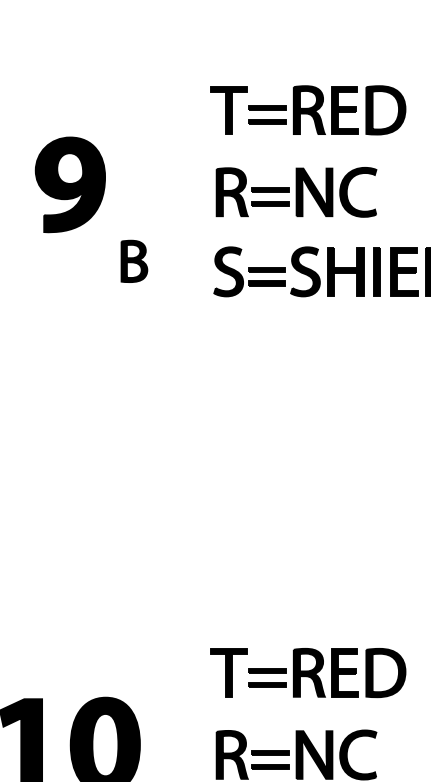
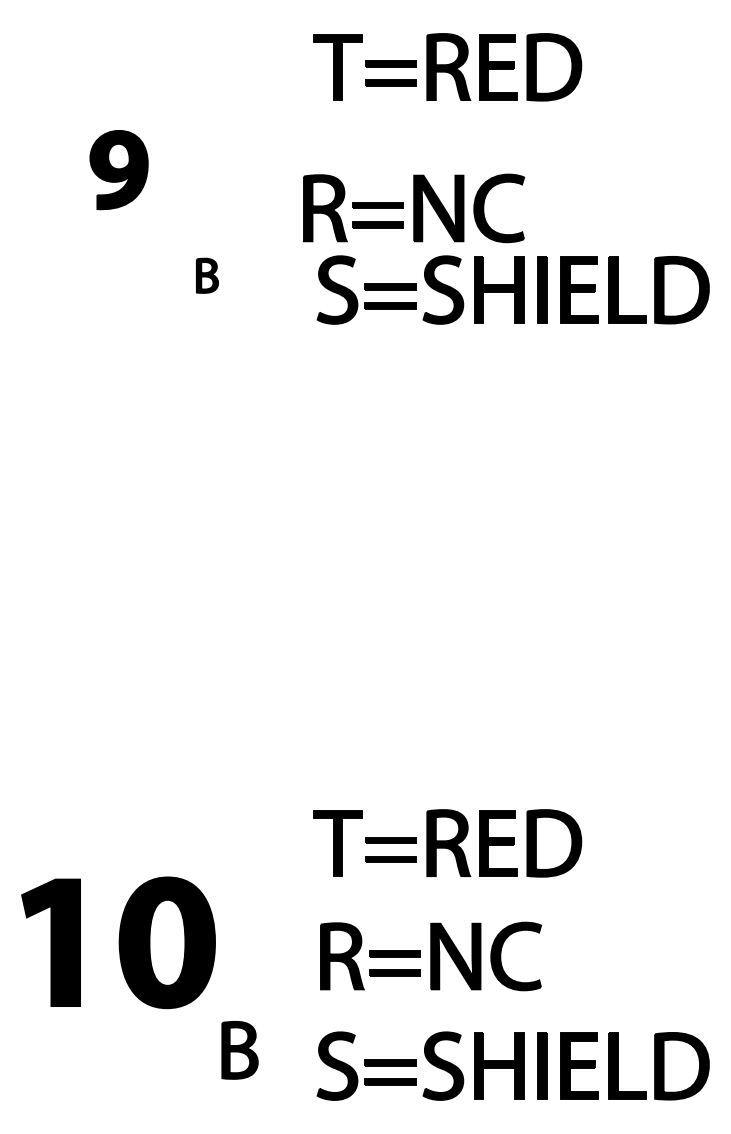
part: (69, 184) -> (118, 169), size x0.6
part: (296, 192) -> (414, 208), moved
part: (134, 261) -> (207, 275), size x0.6

